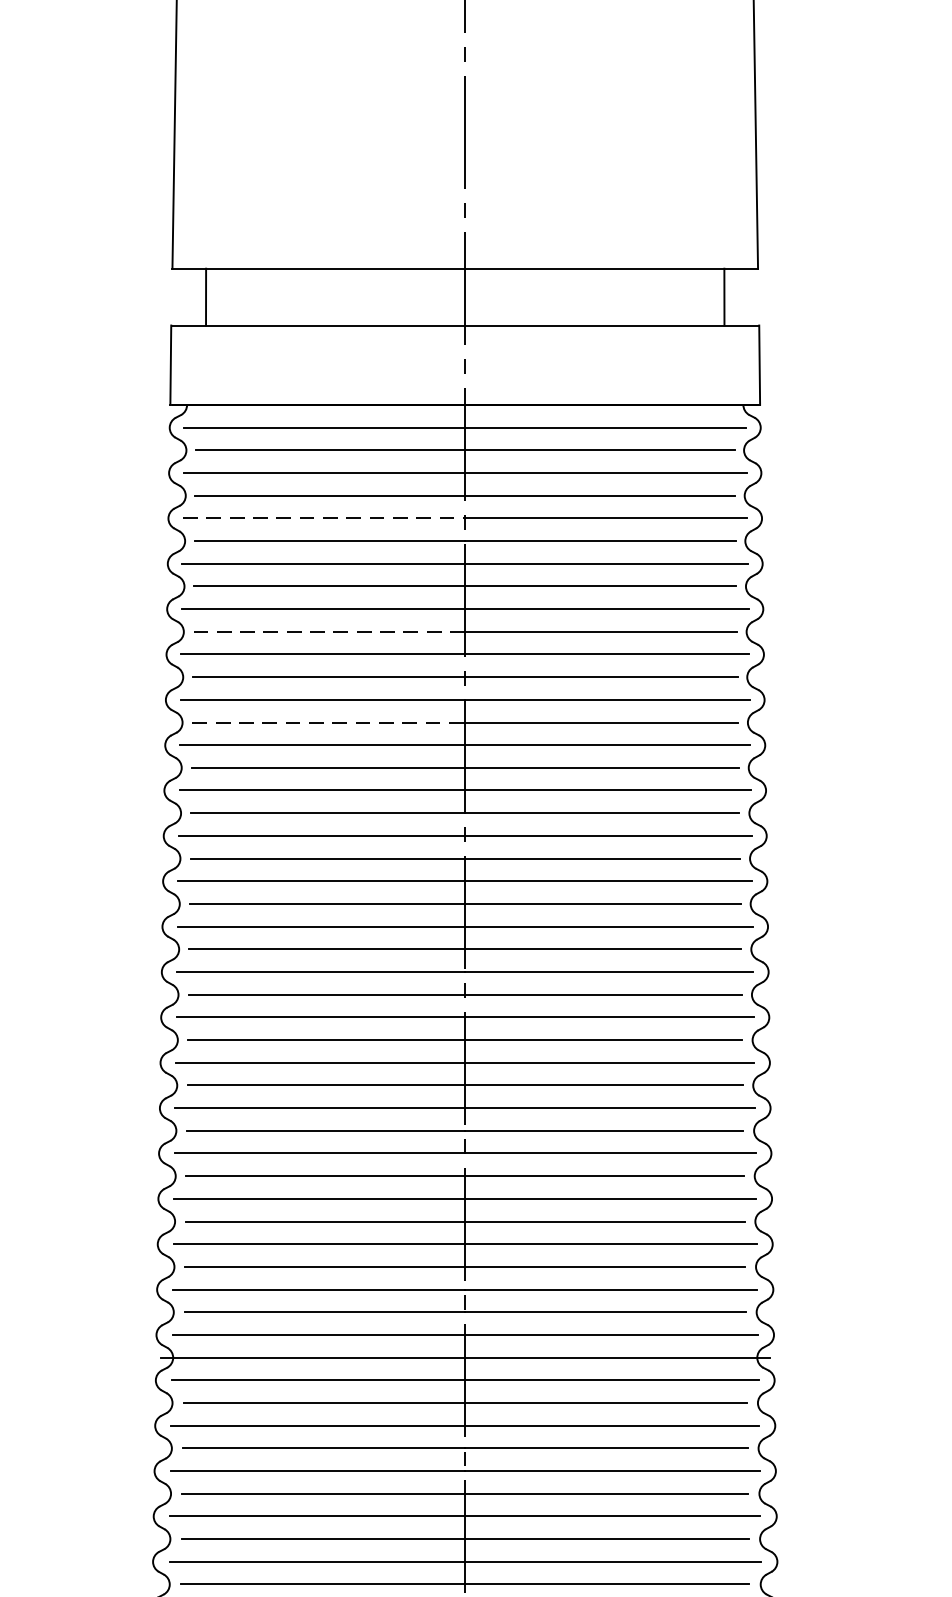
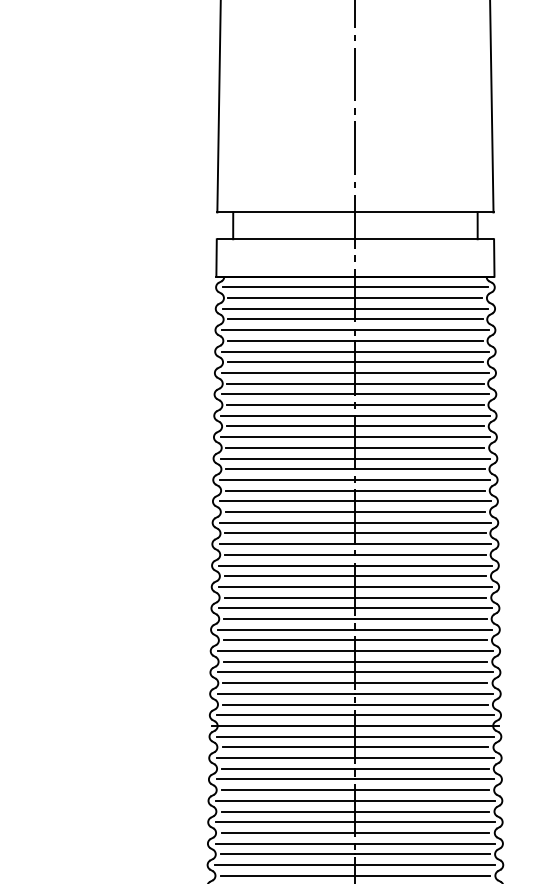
line: (323, 519) -> (288, 330), dashed -> solid
line: (329, 631) -> (291, 383), dashed -> solid
line: (329, 722) -> (291, 426), dashed -> solid

